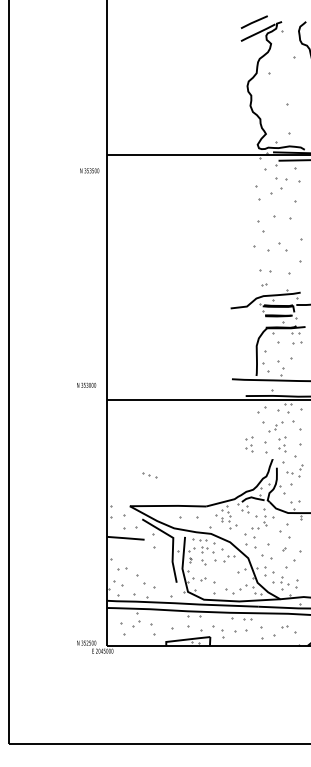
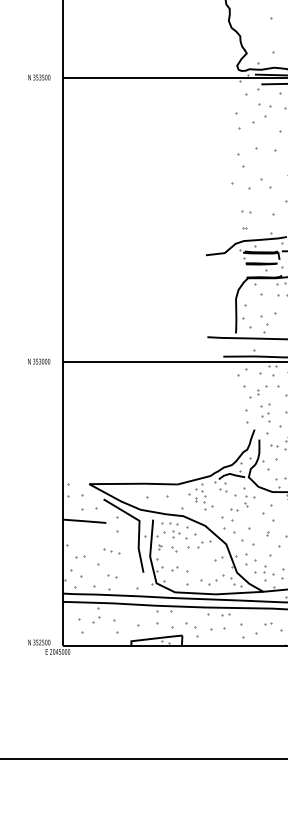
text: (89, 170) -> (39, 77), moved
part: (265, 270) -> (246, 211), size x0.62
text: (86, 384) -> (39, 360), moved
part: (249, 444) -> (227, 412), removed
part: (149, 475) -> (111, 551), moved
part: (149, 586) -> (111, 577), size x0.62

